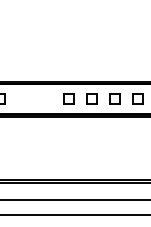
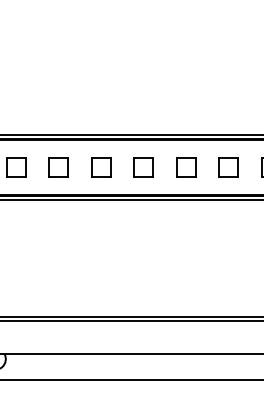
part: (22, 98) -> (57, 165), added
part: (45, 98) -> (100, 165), added

